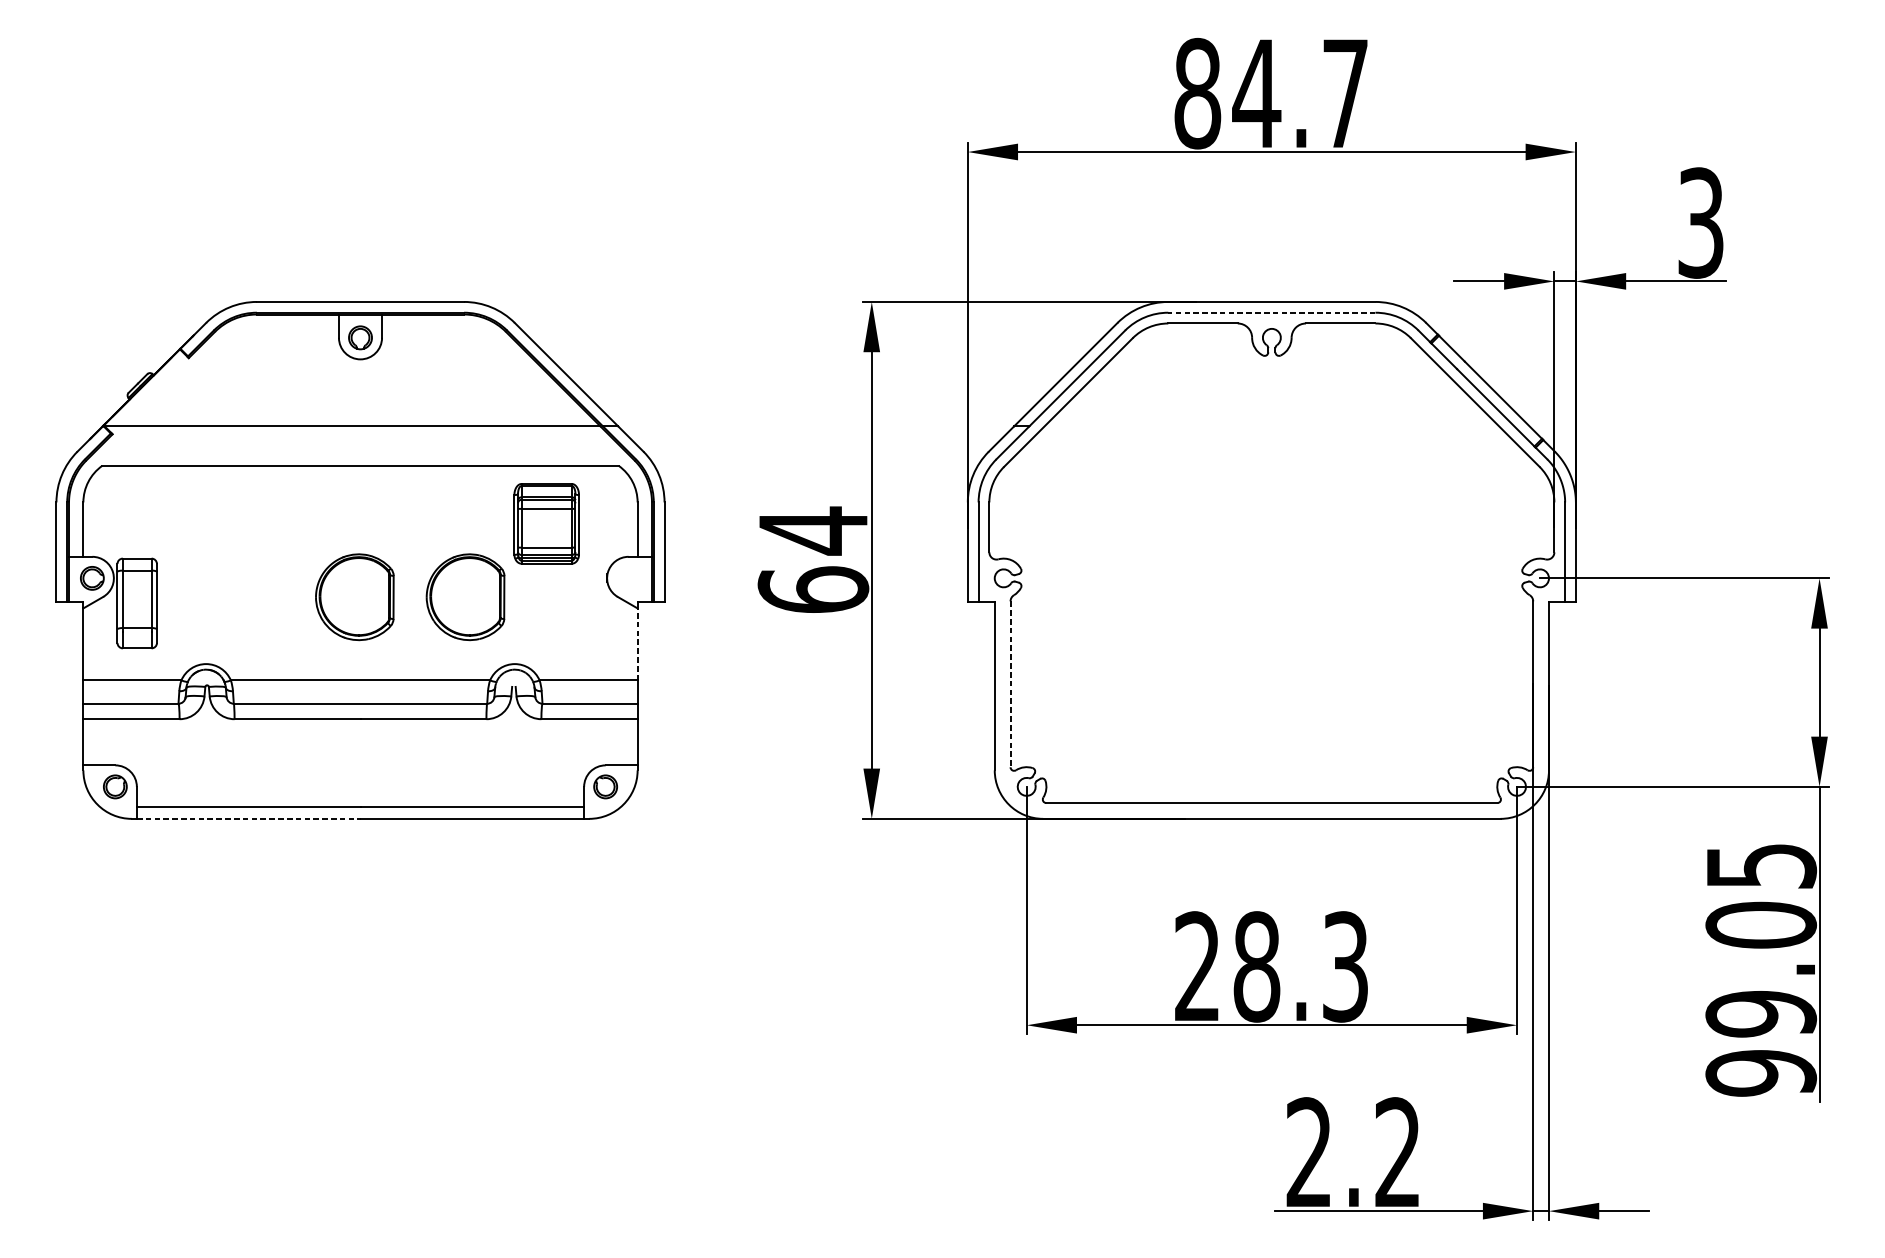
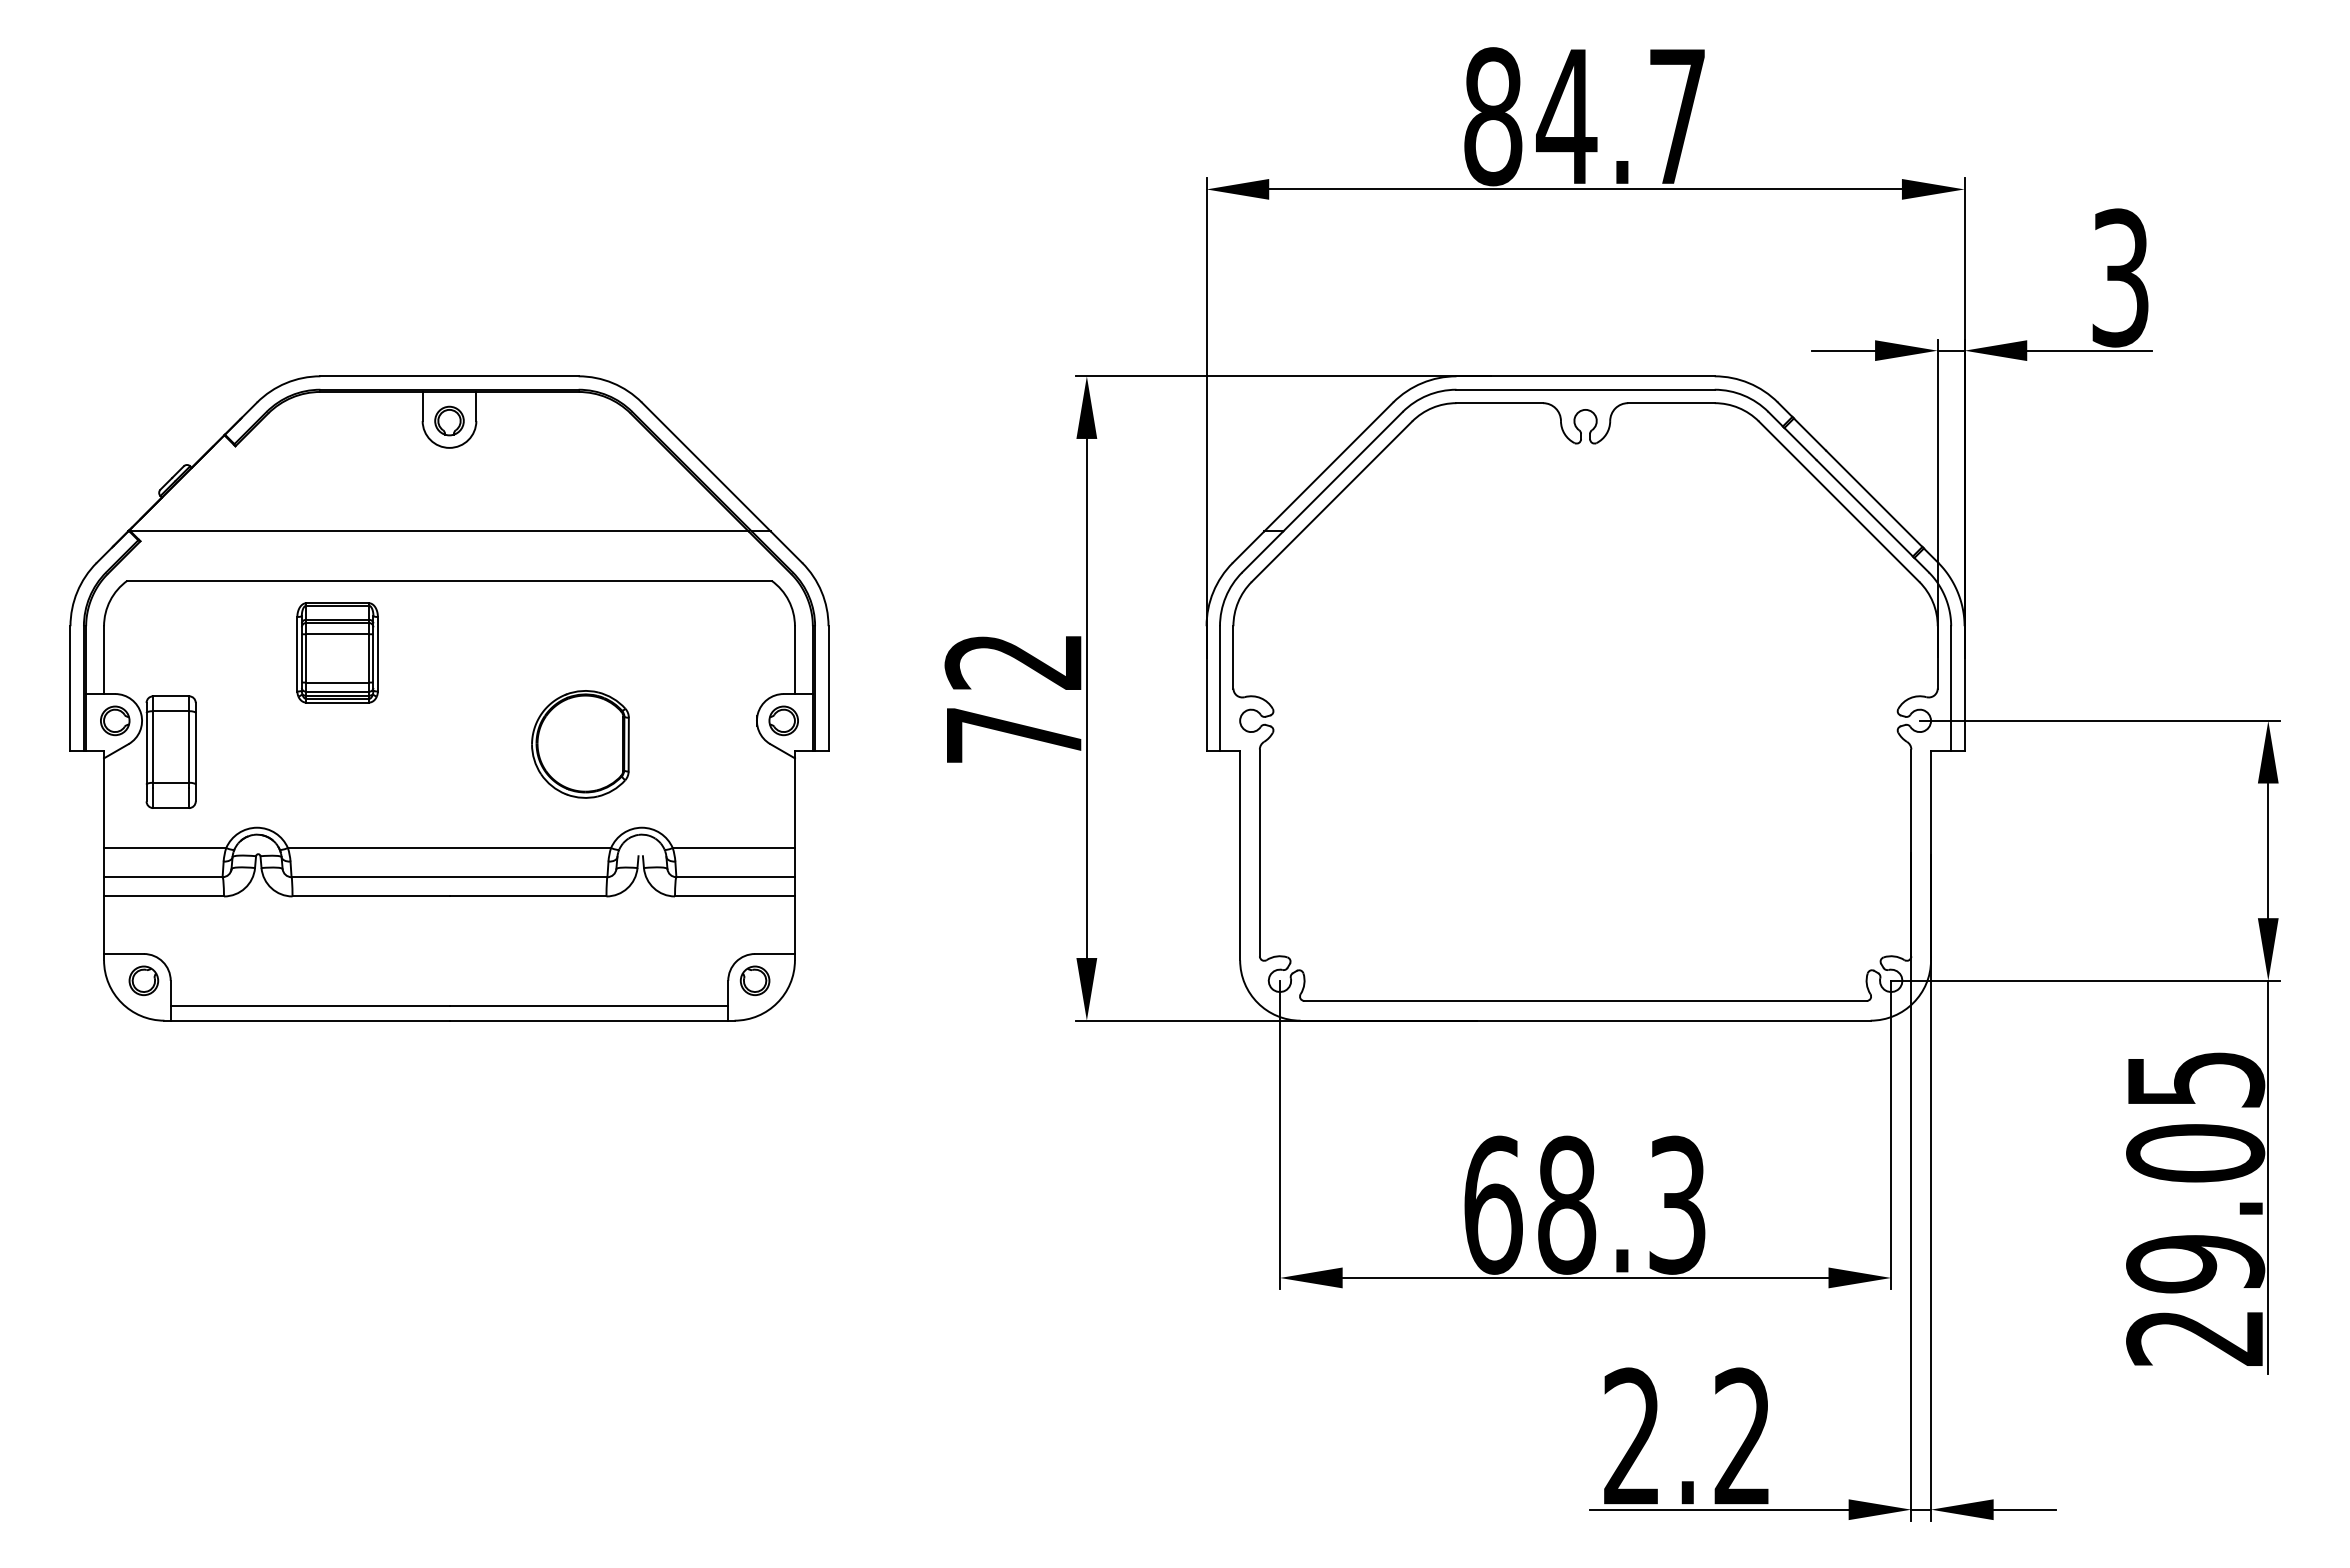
line: (1271, 312) -> (1585, 389), dashed -> solid
part: (546, 523) -> (337, 652), moved
text: (812, 559) -> (1013, 697), 64 -> 72
part: (628, 578) -> (783, 720), added
part: (354, 597) -> (442, 744), removed
line: (637, 644) -> (794, 803), dashed -> solid
line: (1010, 684) -> (1259, 853), dashed -> solid
line: (248, 818) -> (310, 1020), dashed -> solid
text: (1198, 966) -> (1493, 1204), 28.3 -> 68.3
text: (1761, 1073) -> (2195, 1338), 99.05 -> 29.05

